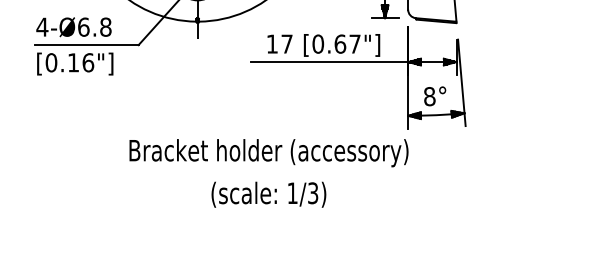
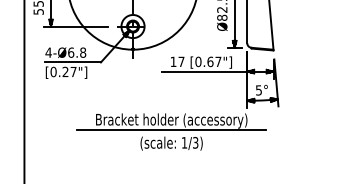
text: (80, 61) -> (69, 71), [0.16"] -> [0.27"]
text: (430, 96) -> (259, 90), 8° -> 5°
line: (268, 170) -> (171, 130), added

